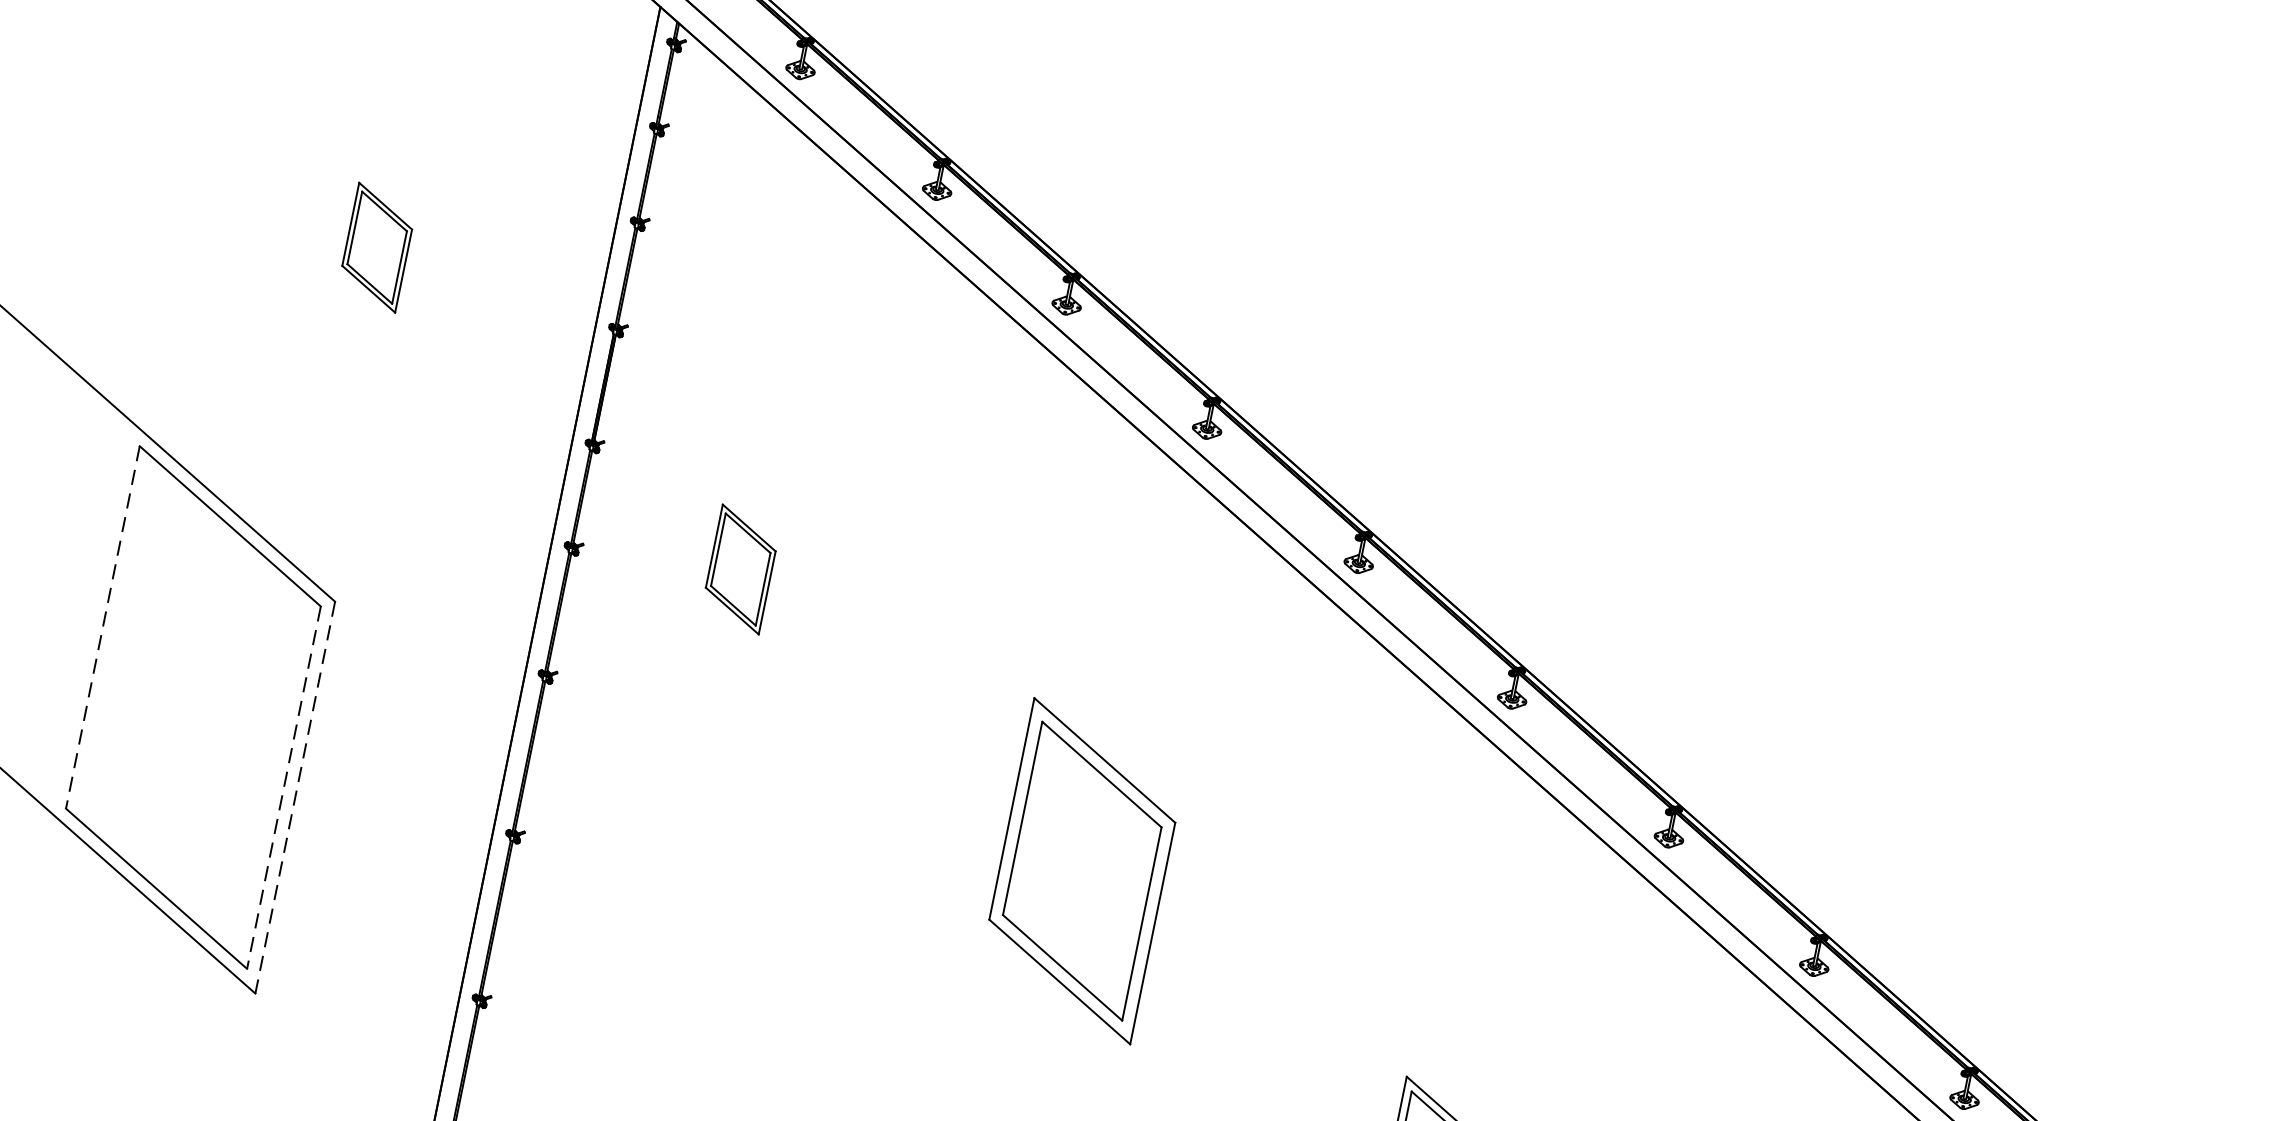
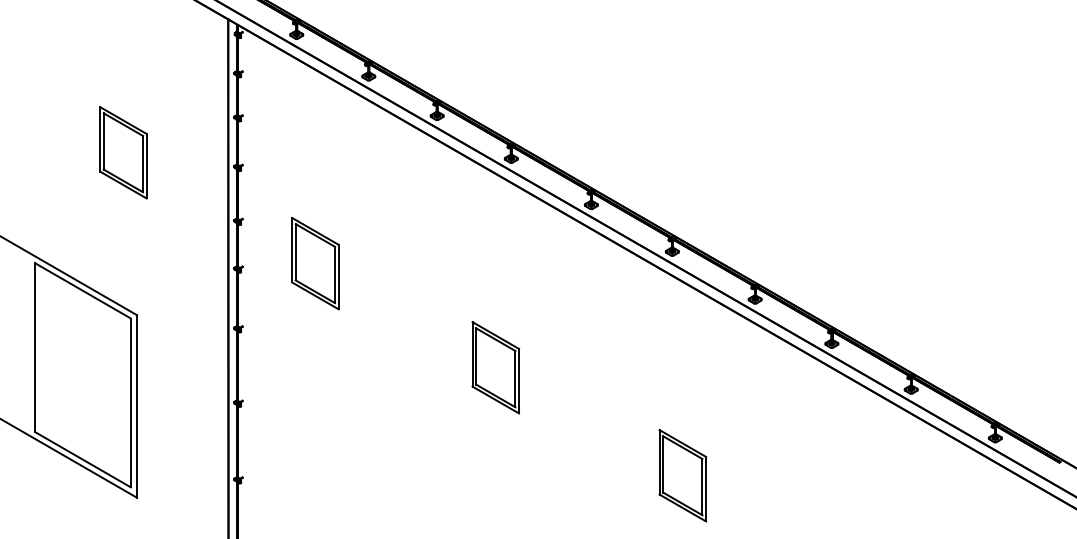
part: (377, 246) -> (123, 152), size x1.67
part: (741, 569) -> (315, 263), size x1.67
line: (103, 629) -> (35, 348), dashed -> solid
line: (282, 788) -> (130, 403), dashed -> solid
line: (294, 797) -> (136, 406), dashed -> solid
part: (1081, 870) -> (495, 367), size x0.62

